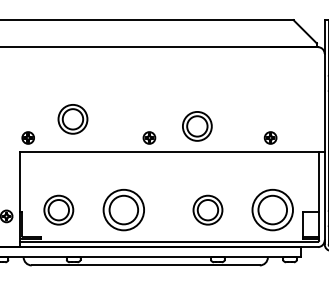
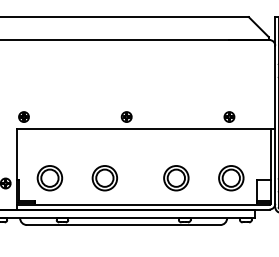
part: (72, 119) -> (61, 101), removed
part: (197, 126) -> (167, 107), removed
part: (123, 210) -> (104, 178), size x0.71
part: (273, 210) -> (231, 178), size x0.71

